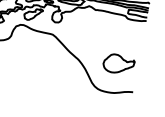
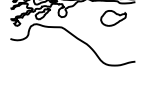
part: (118, 64) -> (113, 18), moved

